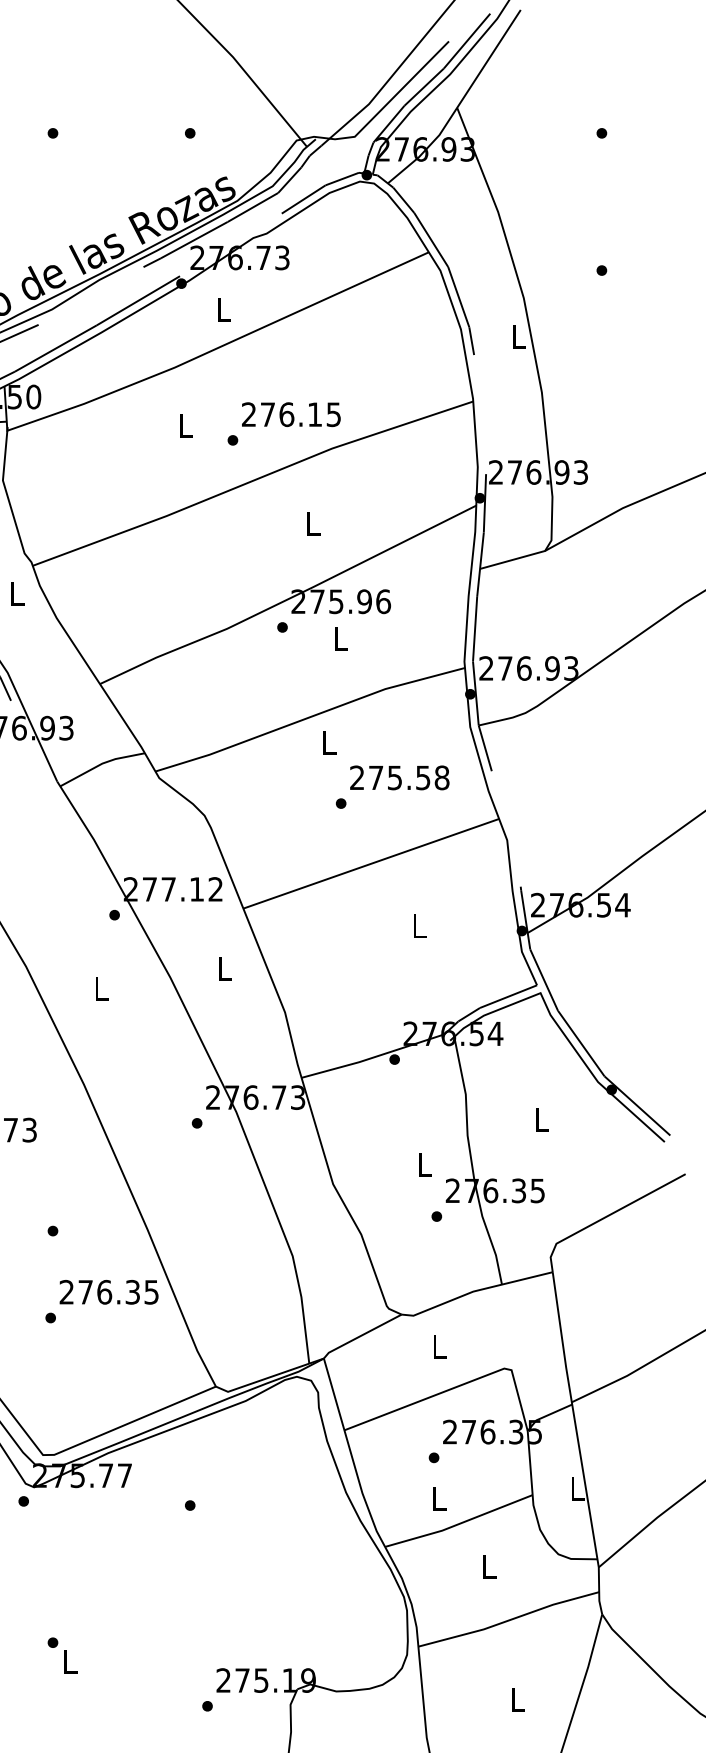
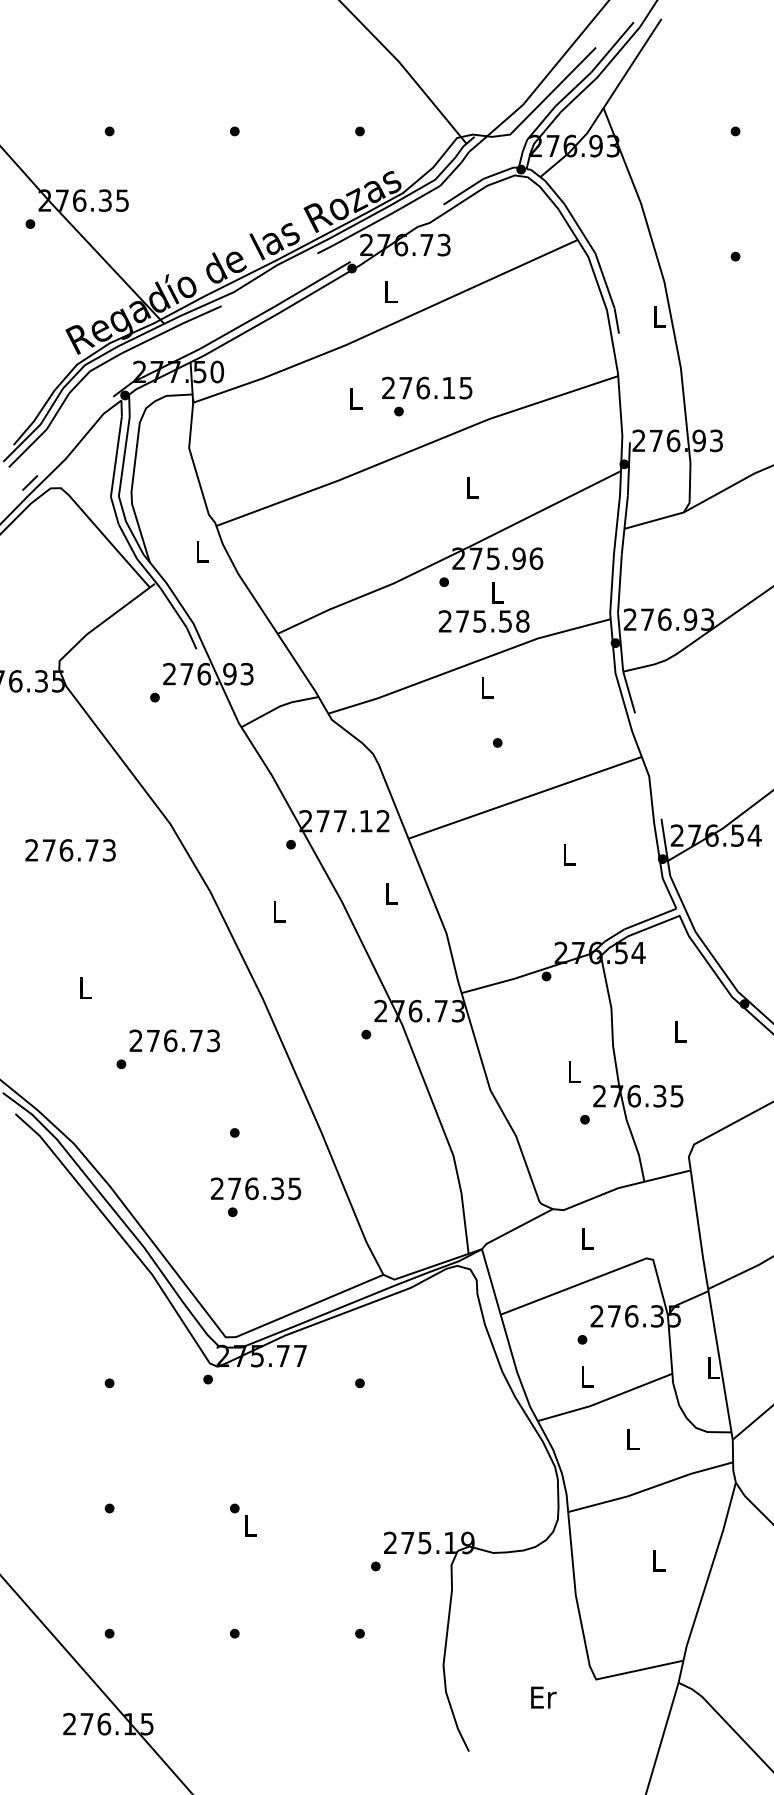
text: (291, 414) -> (427, 387), moved
text: (400, 777) -> (484, 621), moved
text: (109, 1291) -> (256, 1188), moved

